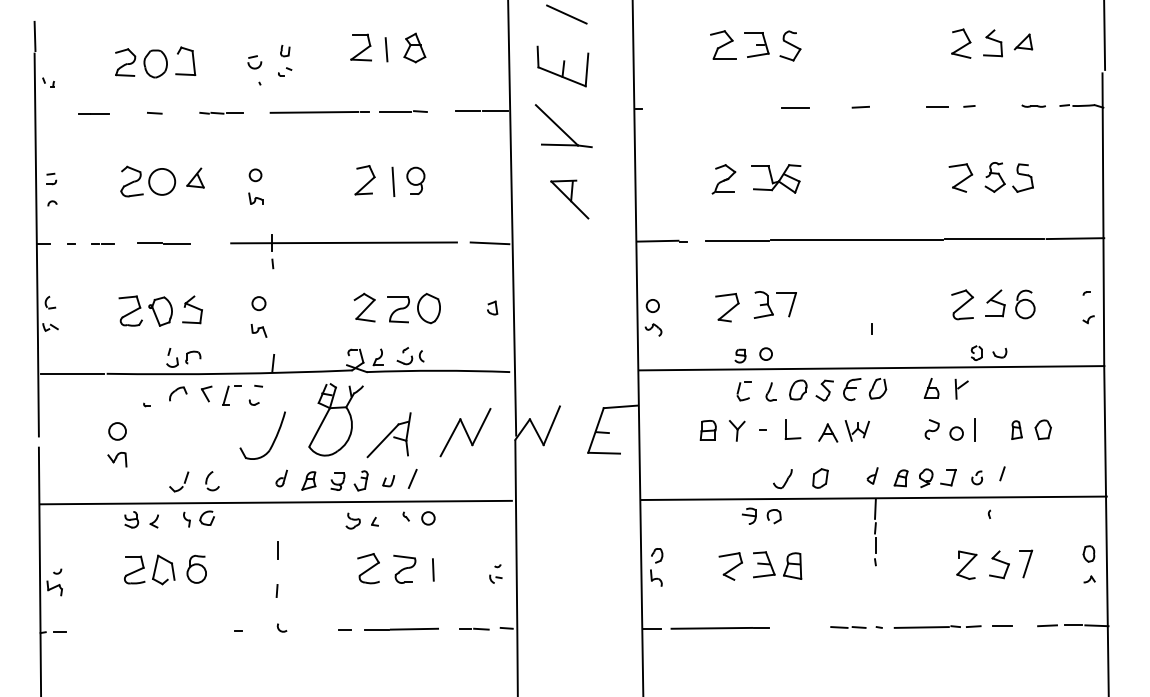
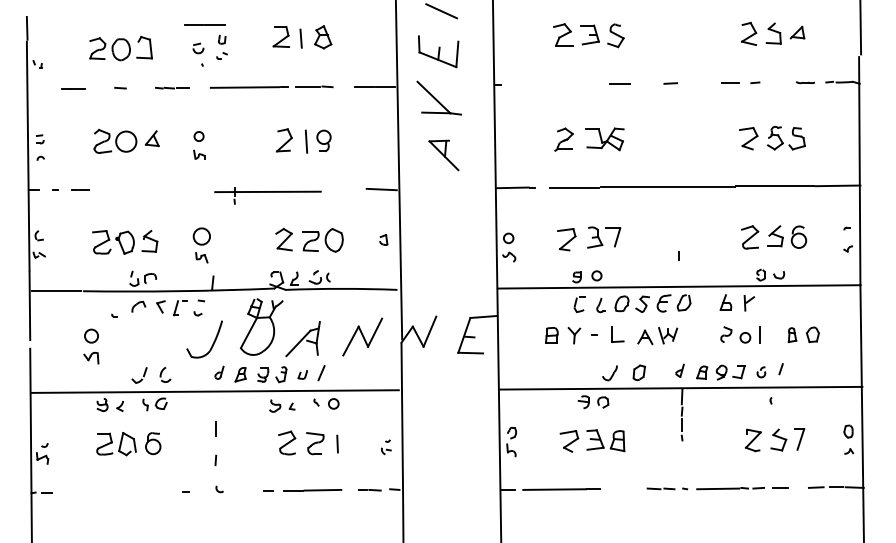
line: (163, 243) -> (204, 24), moved
part: (343, 250) -> (267, 195), size x0.6
circle: (258, 303) -> (201, 236), size x1.6

